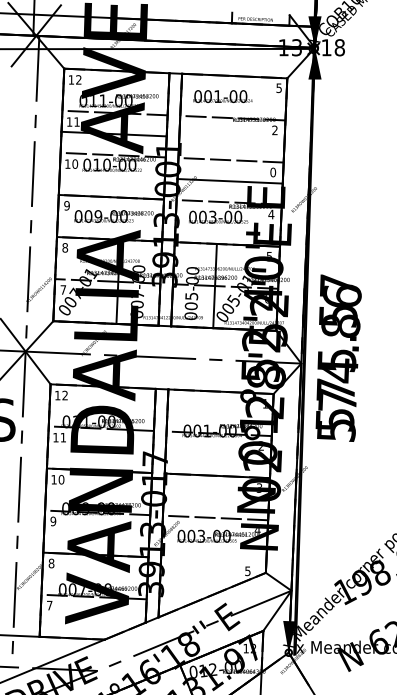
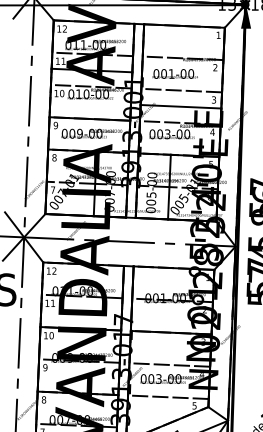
text: (278, 88) -> (218, 35), 5 -> 1
text: (222, 96) -> (175, 73), moved
text: (273, 172) -> (214, 100), 0 -> 3
line: (213, 559) -> (168, 396), added

